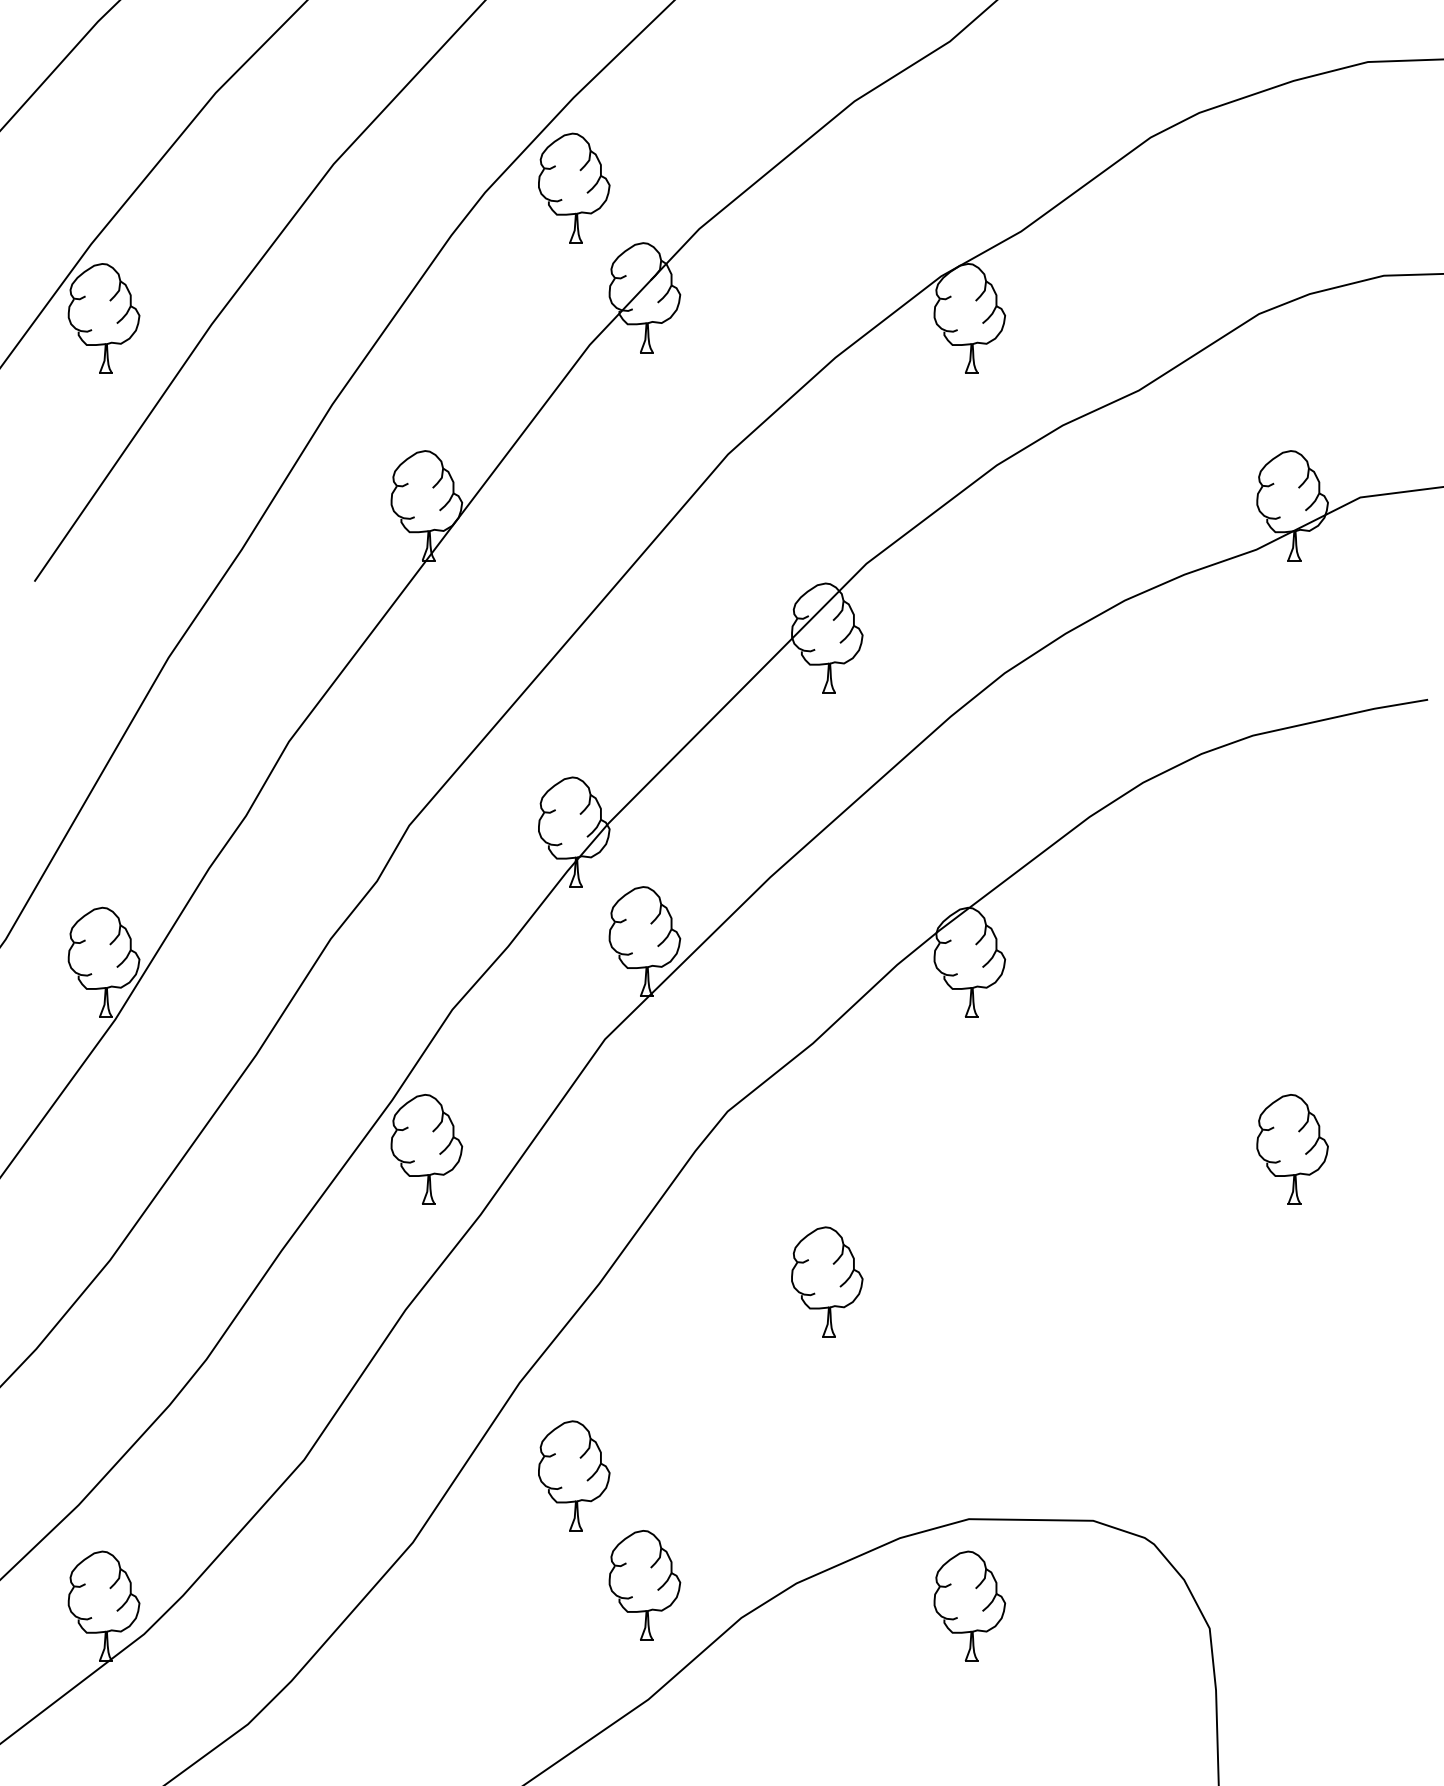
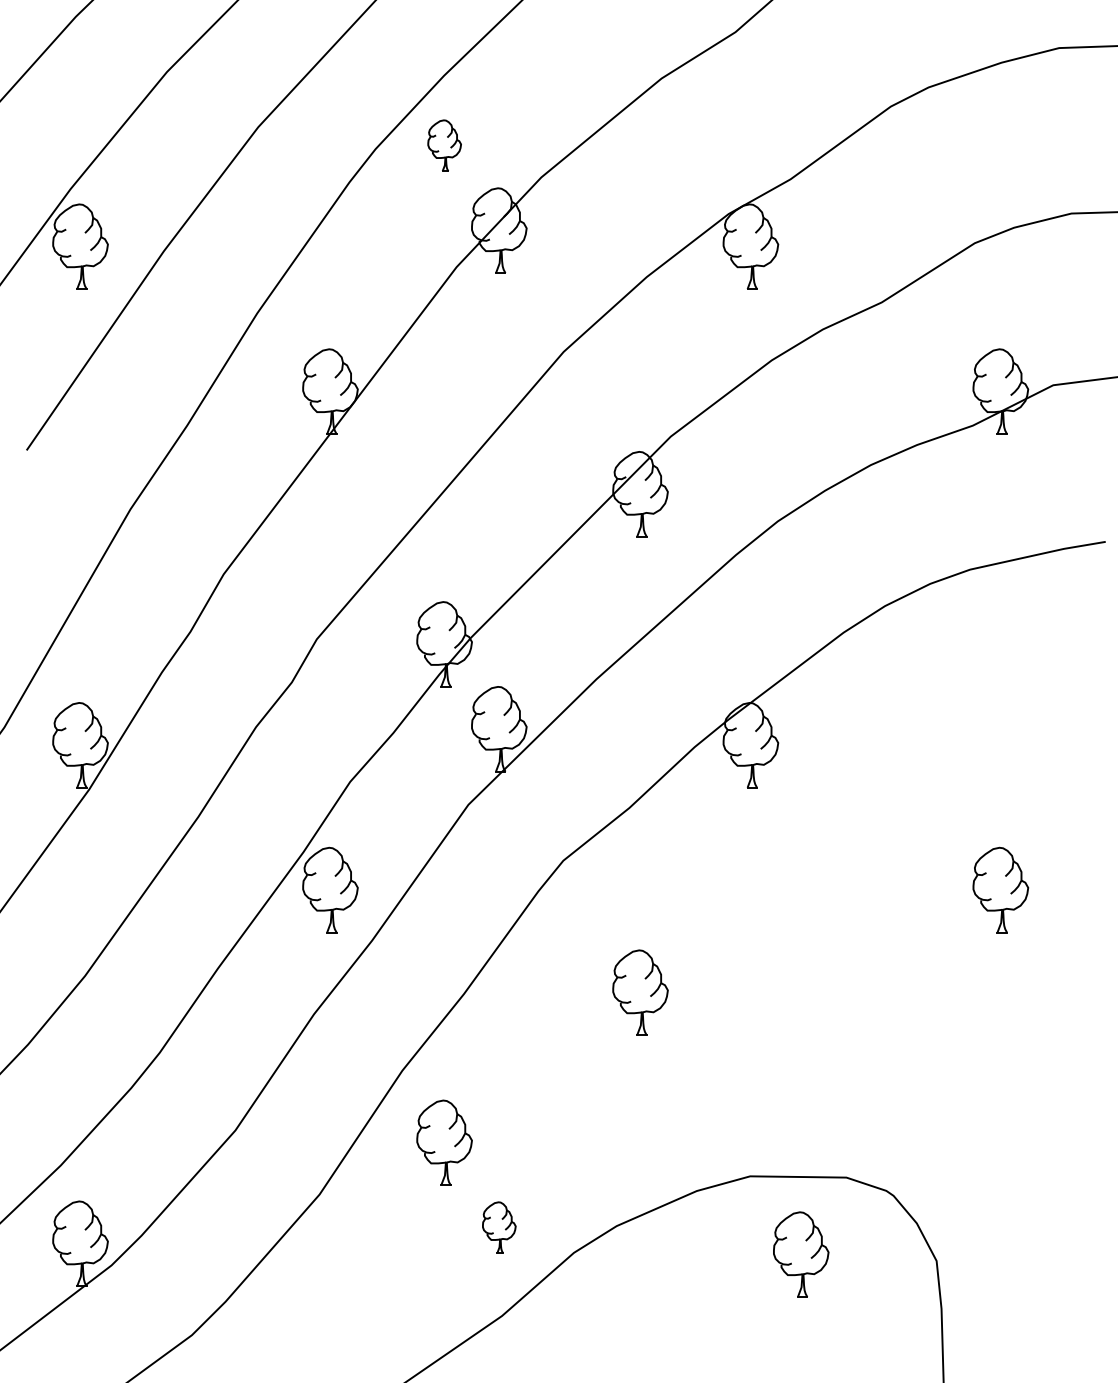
part: (574, 187) -> (444, 145), size x0.6
part: (644, 1585) -> (498, 1227), size x0.6
part: (969, 1605) -> (800, 1254), moved

